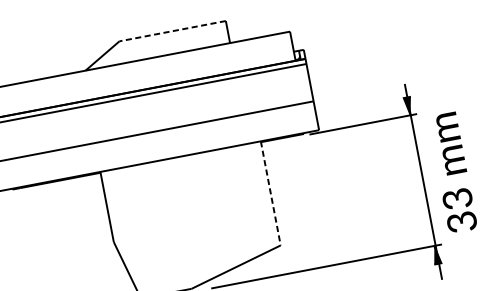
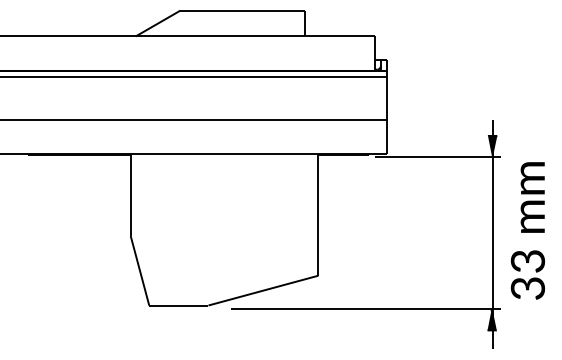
line: (172, 31) -> (242, 10), dashed -> solid
line: (270, 193) -> (318, 214), dashed -> solid

